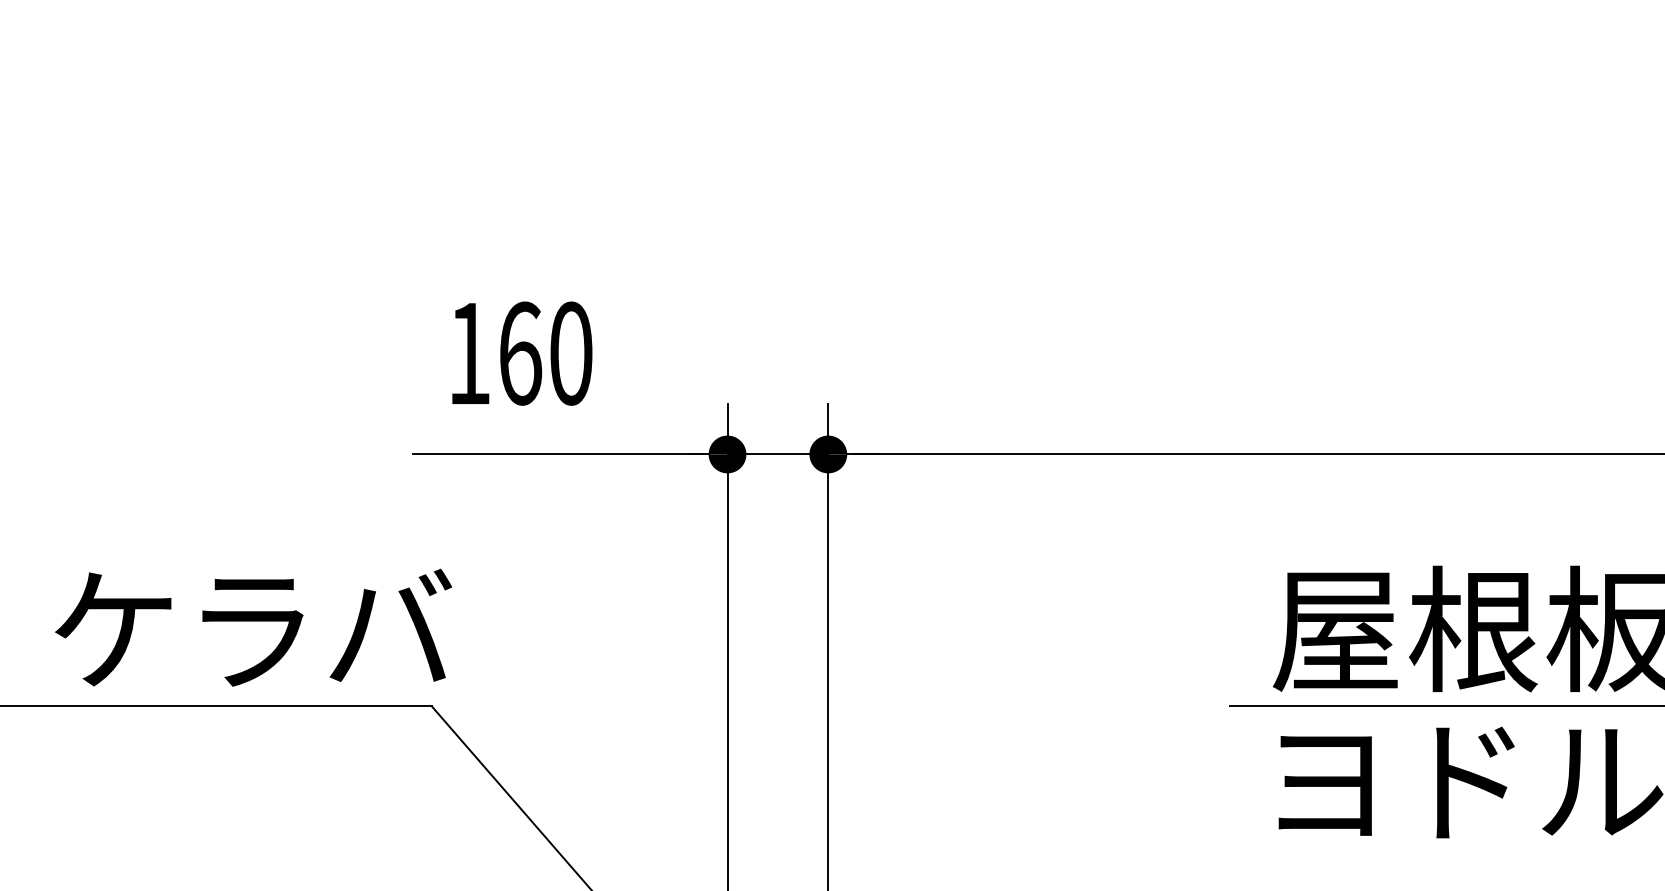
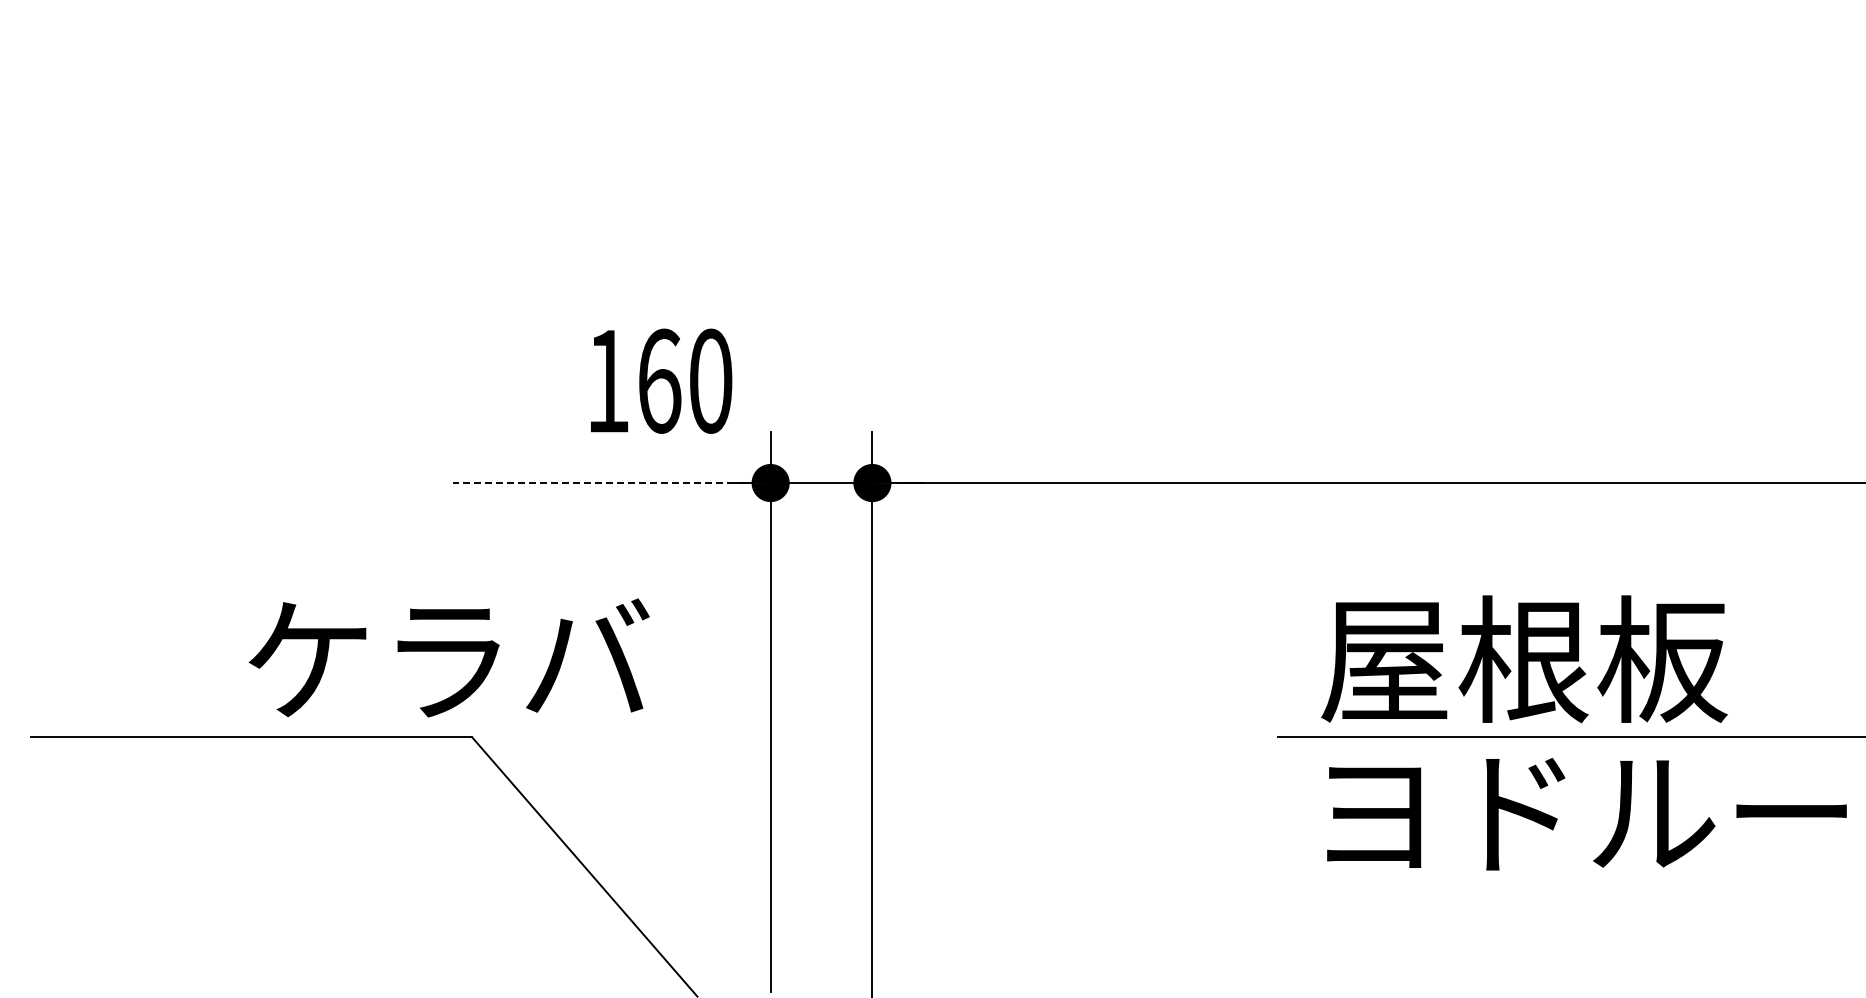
text: (522, 352) -> (661, 380), moved
line: (557, 454) -> (599, 483), solid -> dashed
text: (252, 627) -> (448, 657), moved

